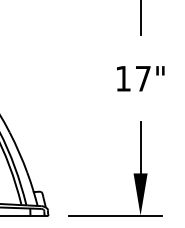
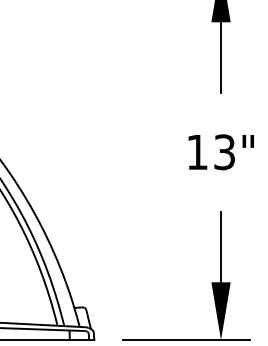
text: (143, 78) -> (224, 152), 17" -> 13"

